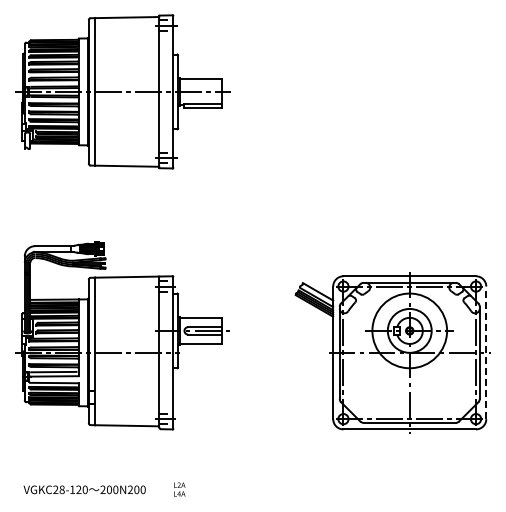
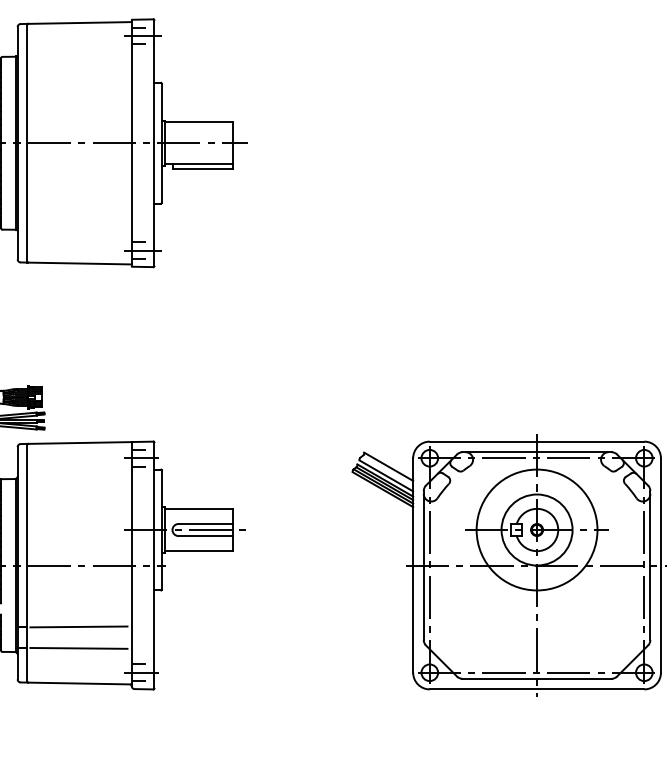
line: (486, 352) -> (661, 564), dashed -> solid
line: (126, 390) -> (78, 626), added
line: (126, 403) -> (78, 647), added

